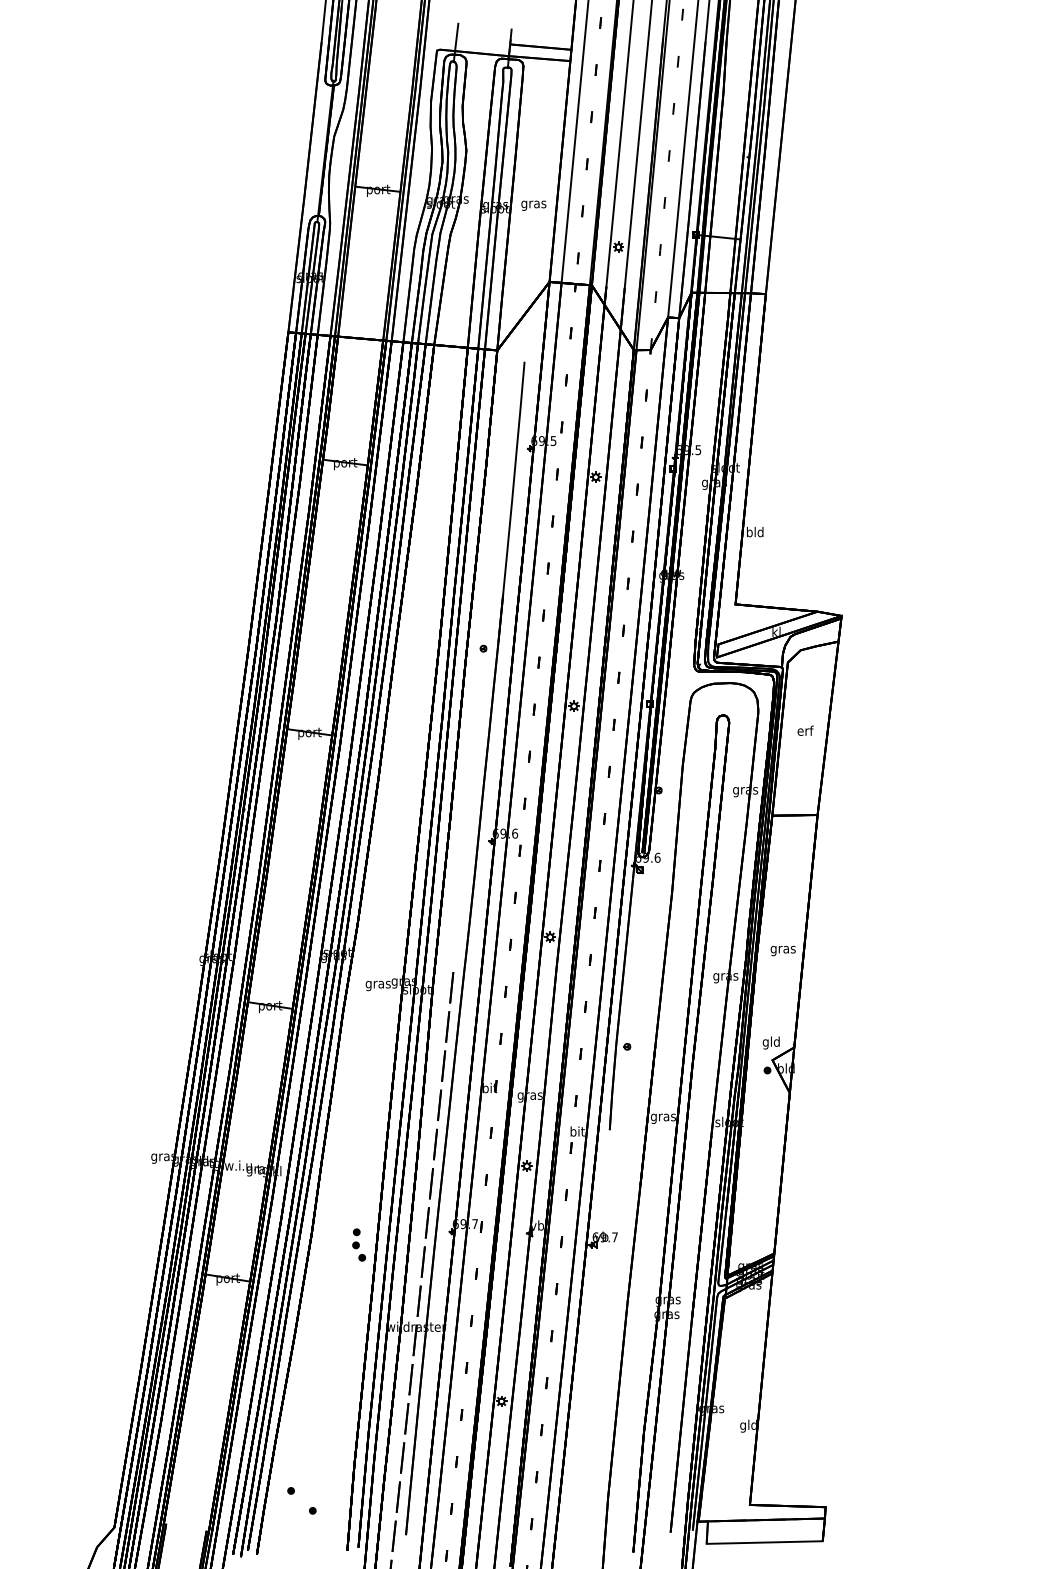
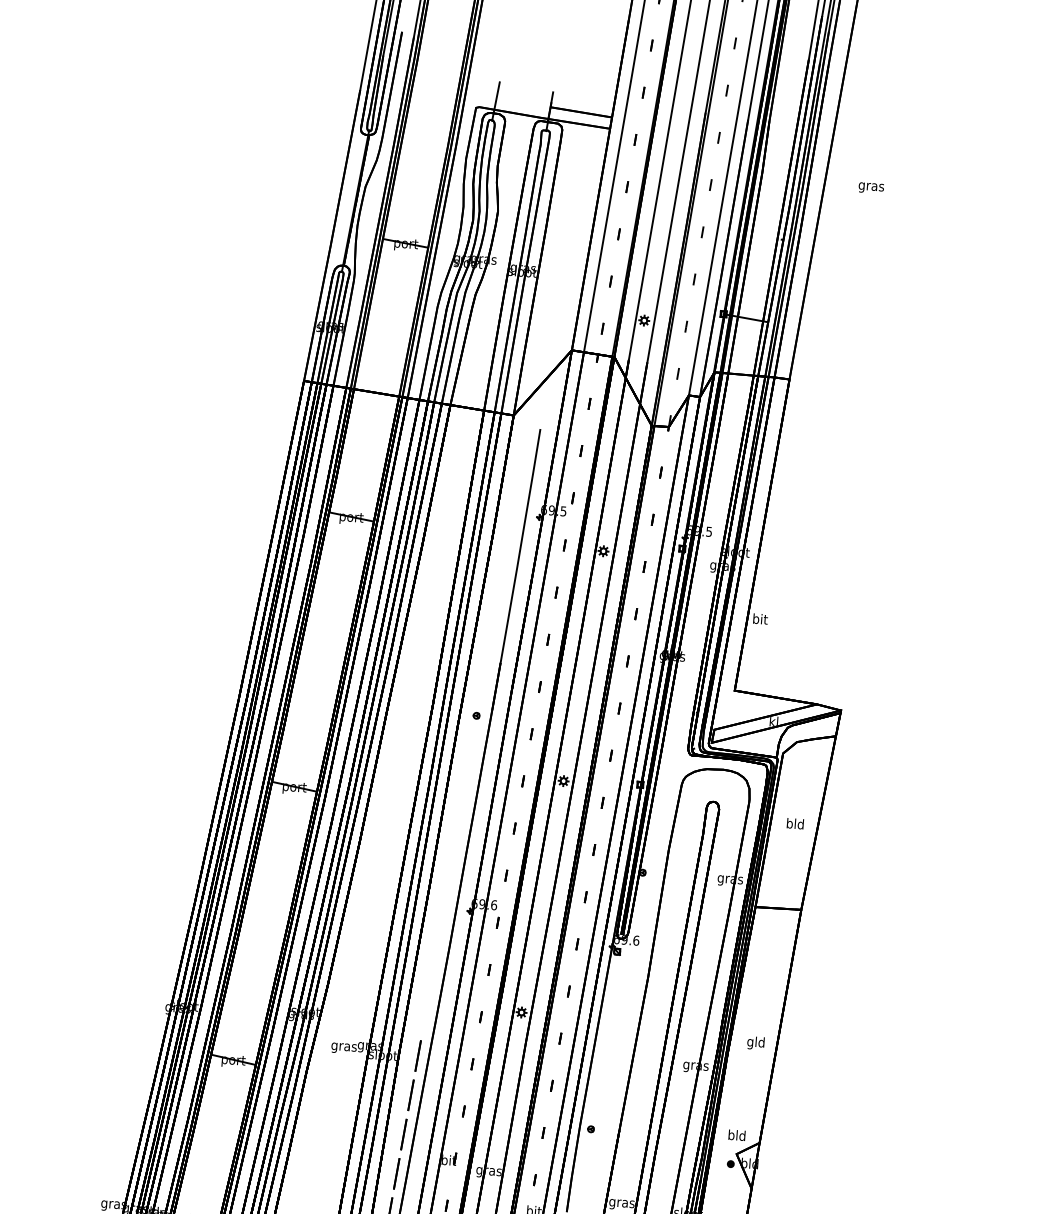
text: (533, 205) -> (870, 187), moved
text: (755, 531) -> (760, 618), bld -> bit
text: (805, 730) -> (795, 823), erf -> bld
text: (782, 949) -> (755, 1043), gras -> gld
text: (765, 1042) -> (730, 1135), gld -> bld

